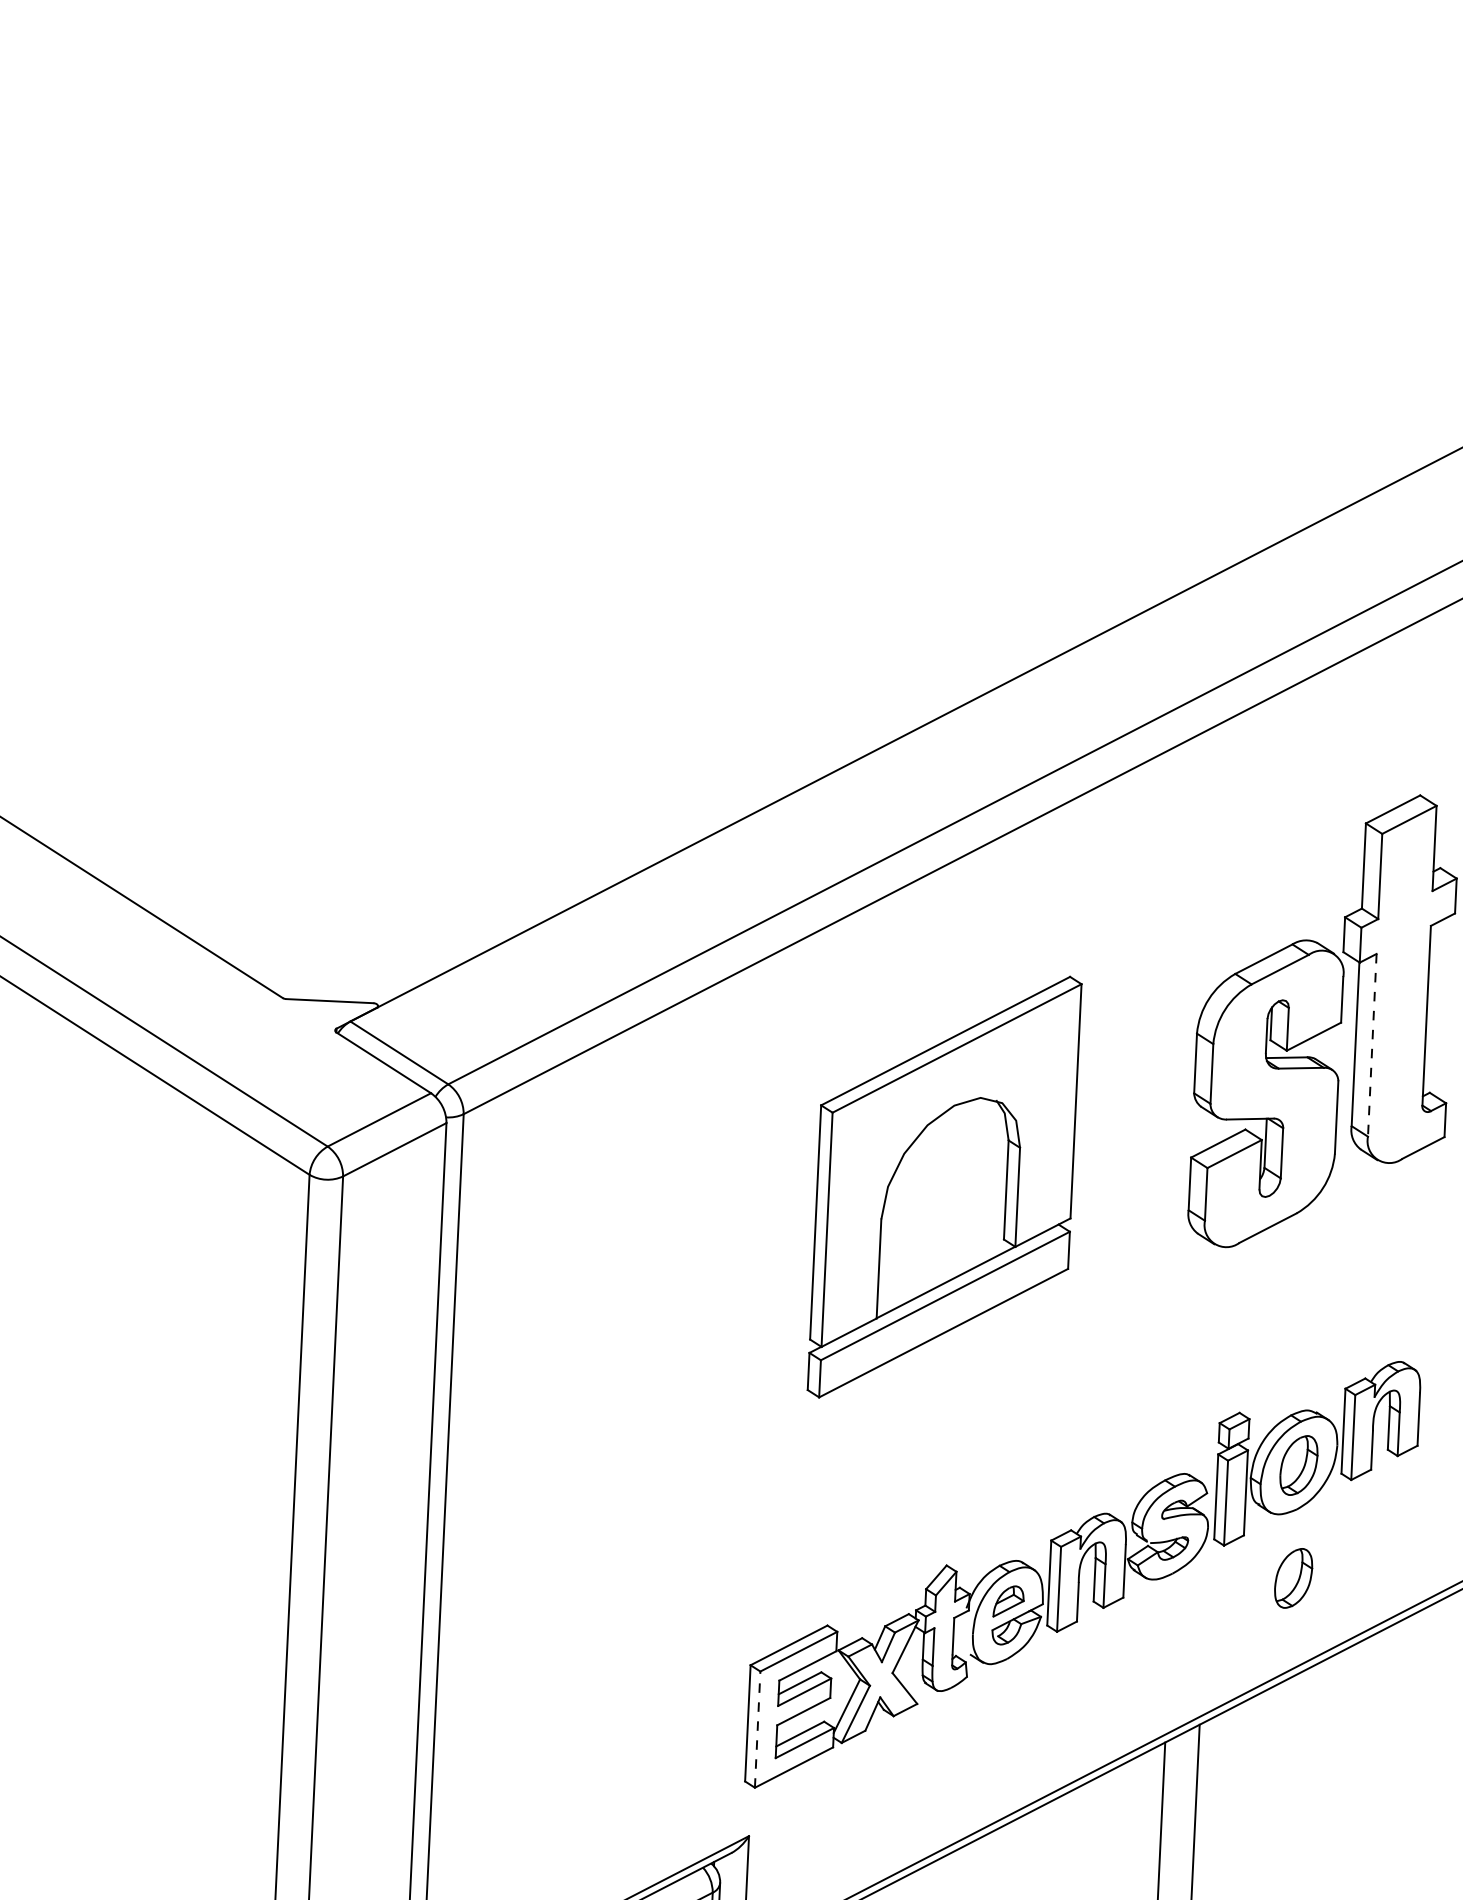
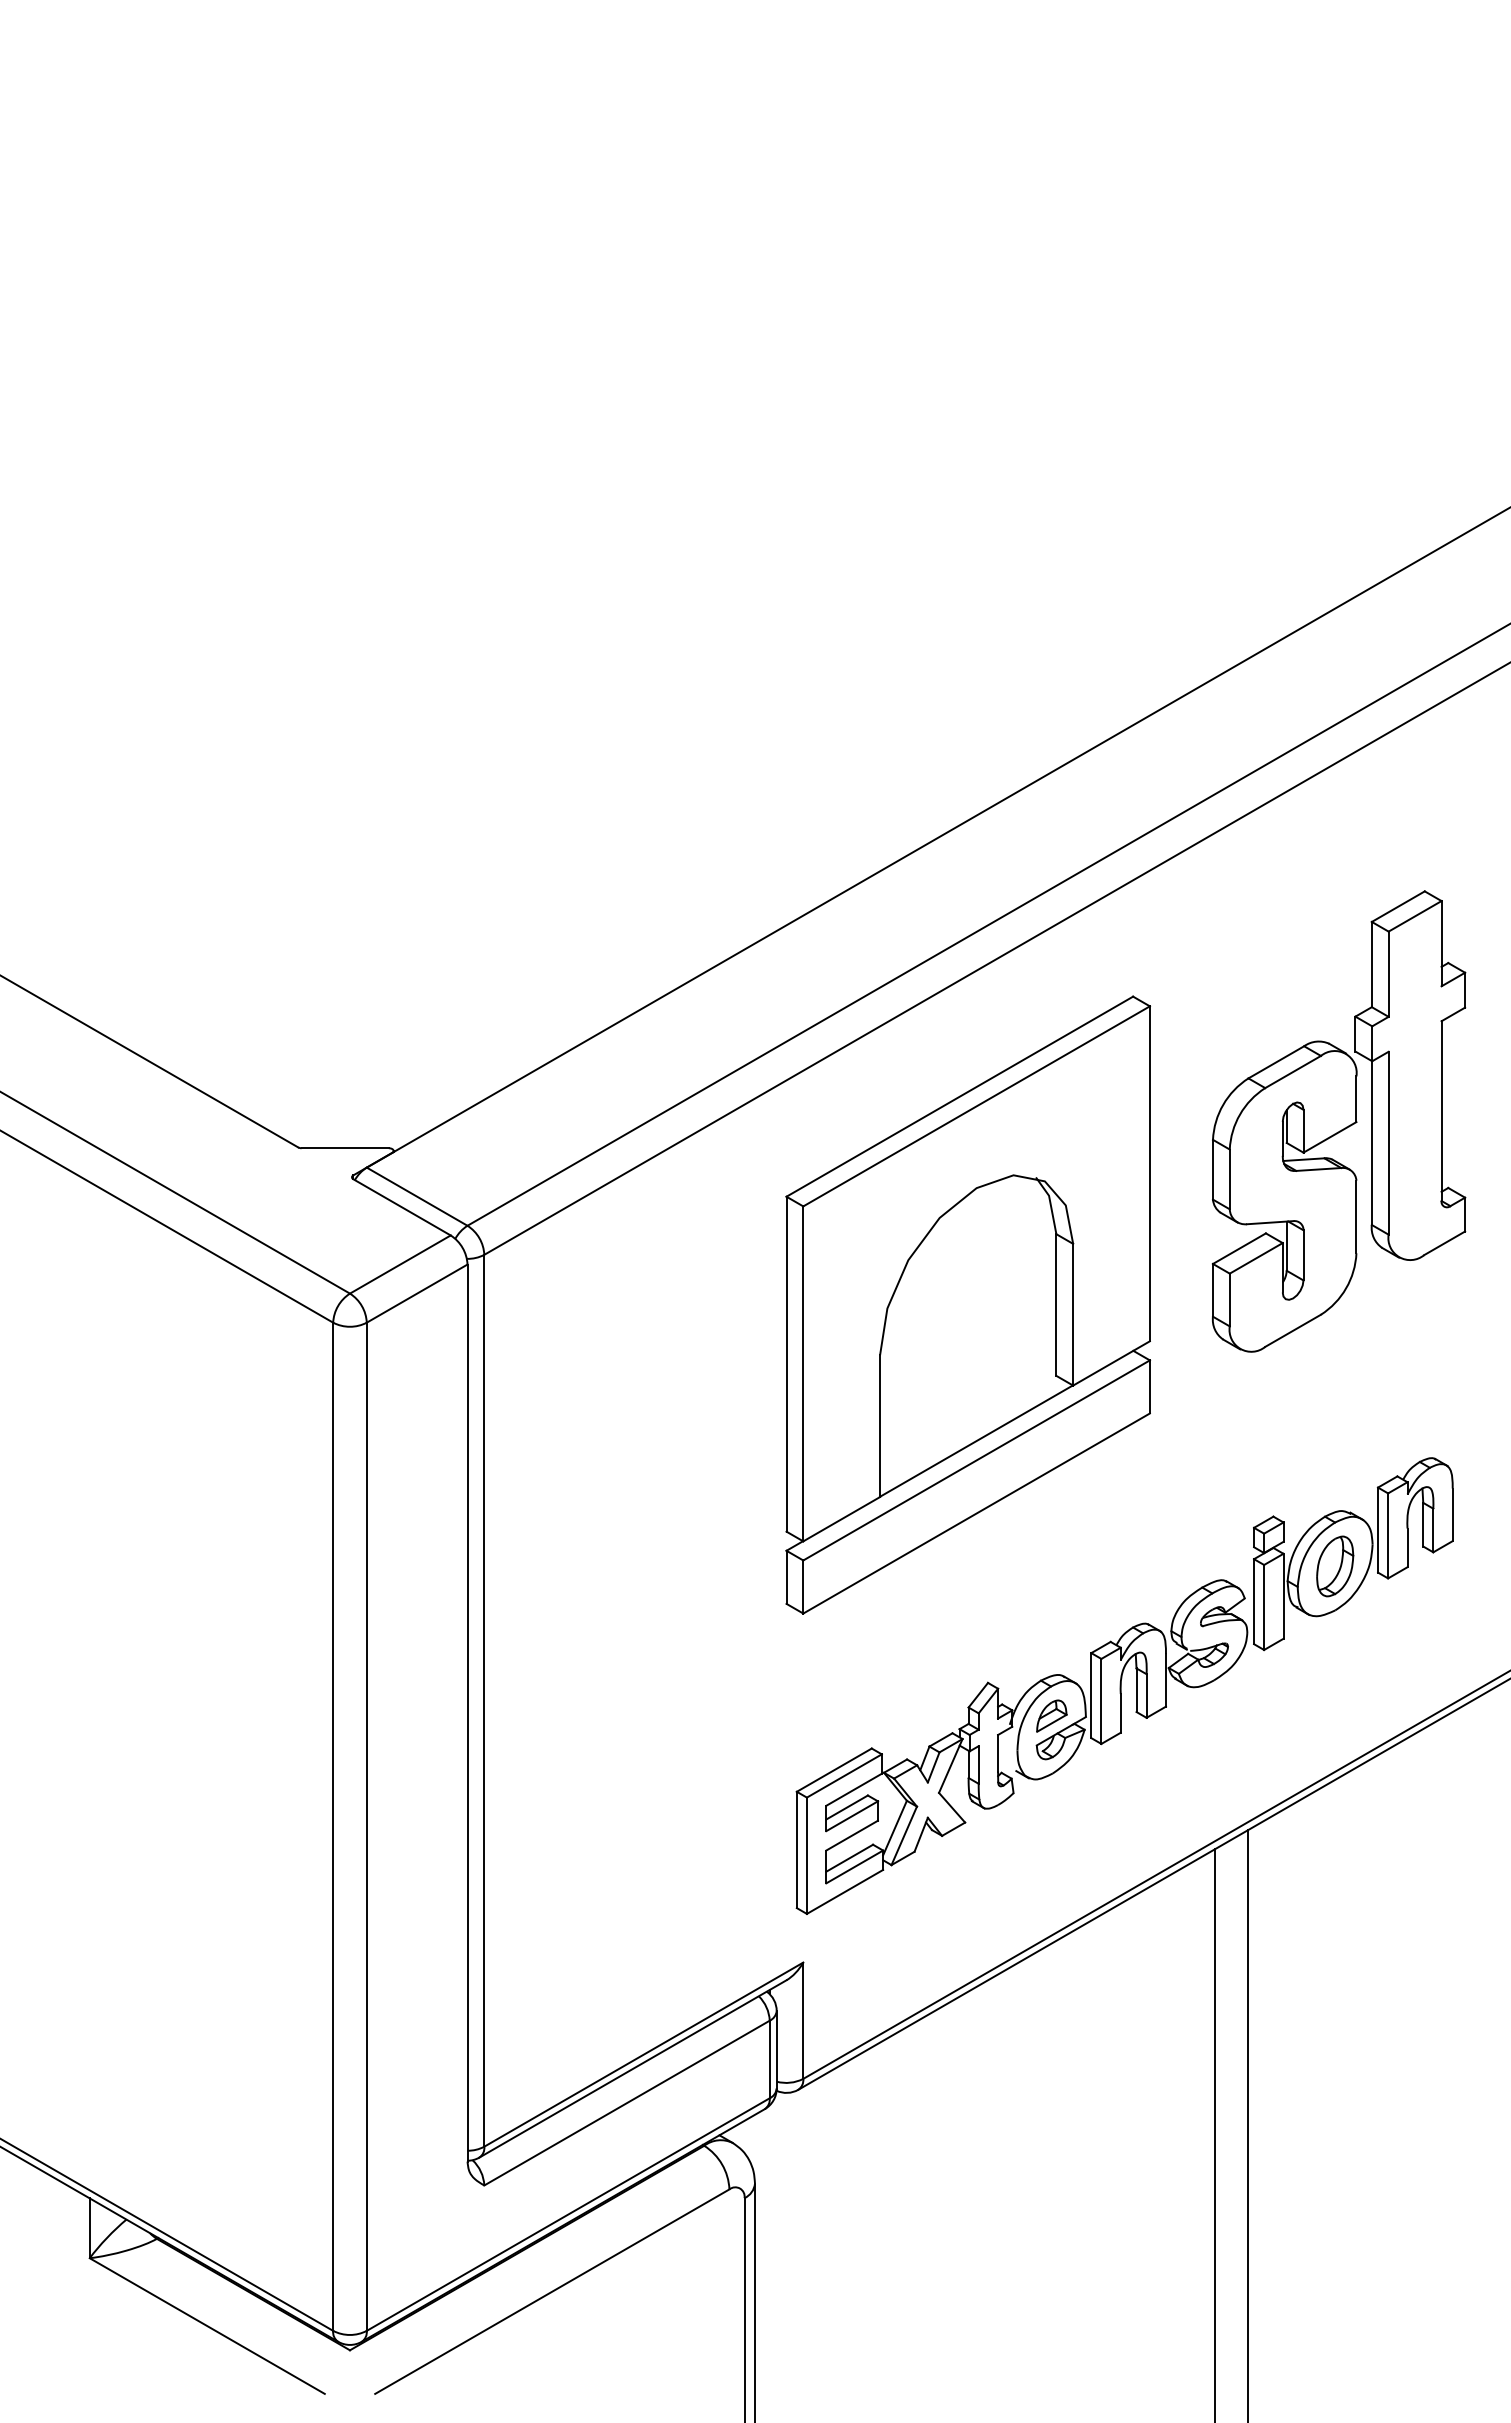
line: (1372, 1045) -> (1388, 1143), dashed -> solid
part: (944, 1186) -> (967, 1304), size x1.43
part: (1293, 1578) -> (1335, 1679), removed
line: (757, 1729) -> (806, 1855), dashed -> solid

